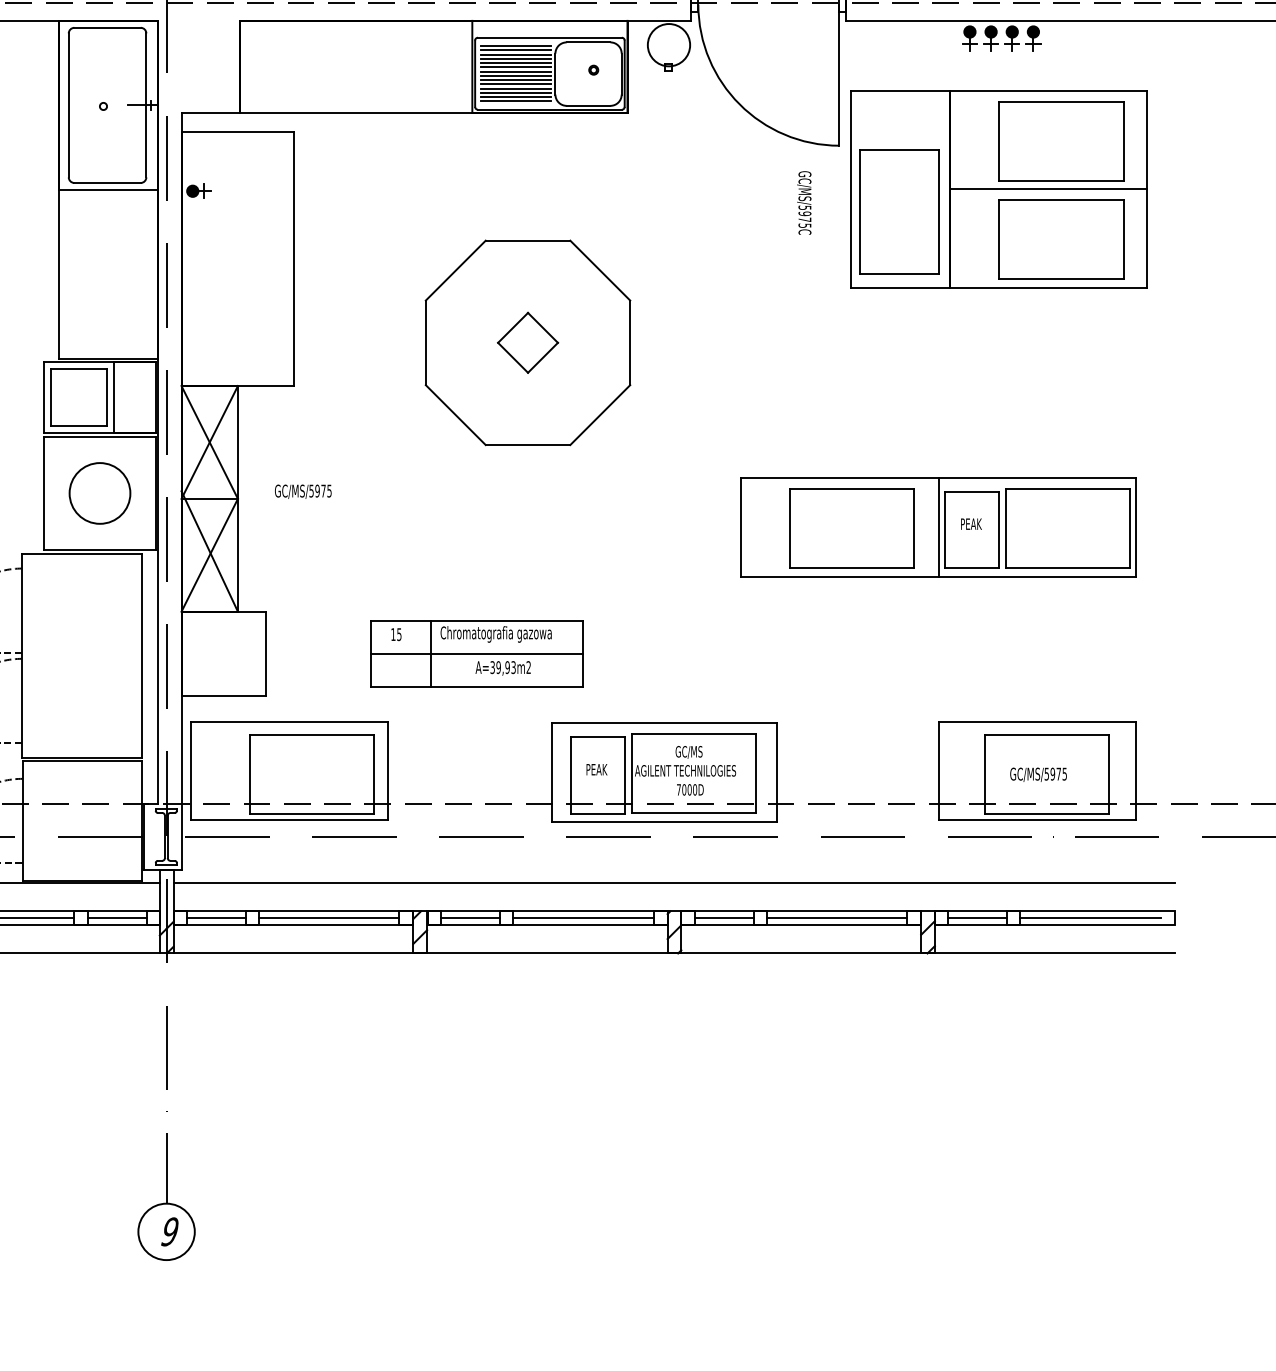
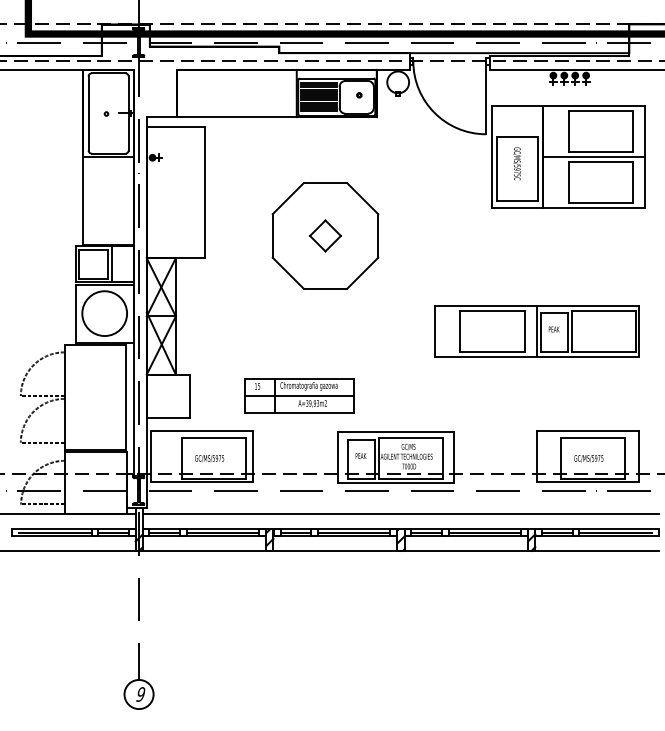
text: (803, 202) -> (516, 163), moved
text: (303, 491) -> (209, 458), moved
circle: (99, 493) -> (104, 313), size x1.43

